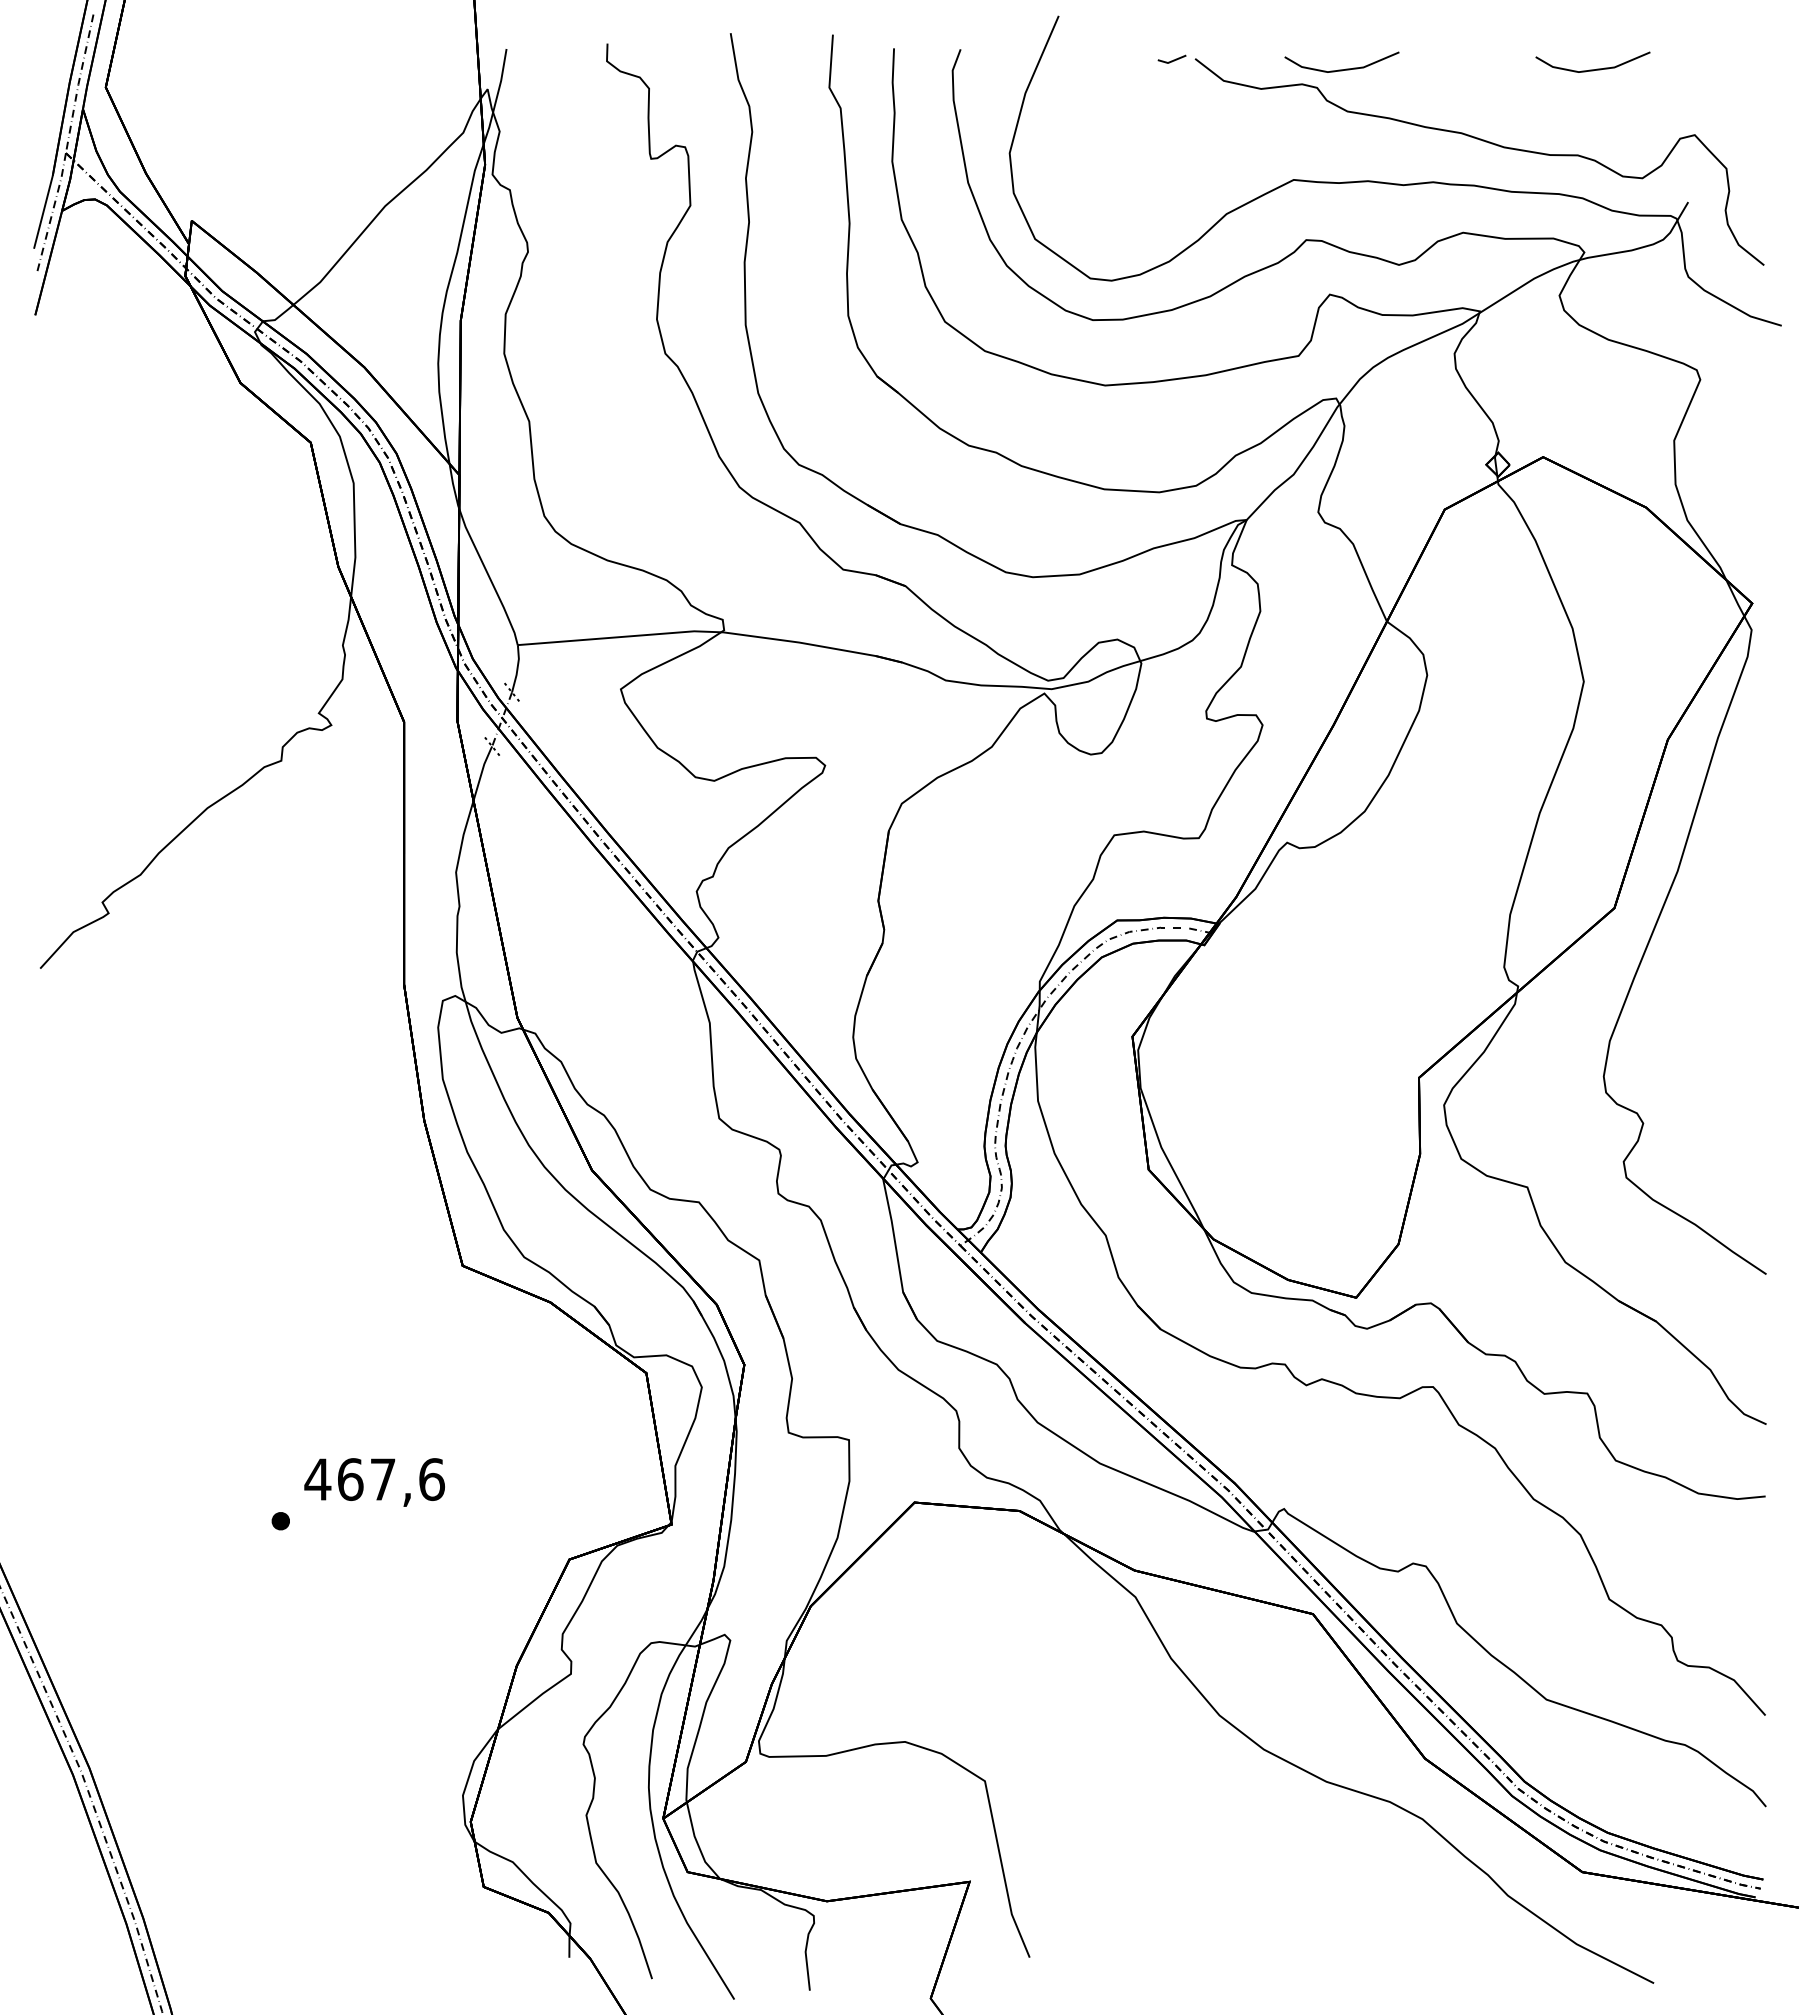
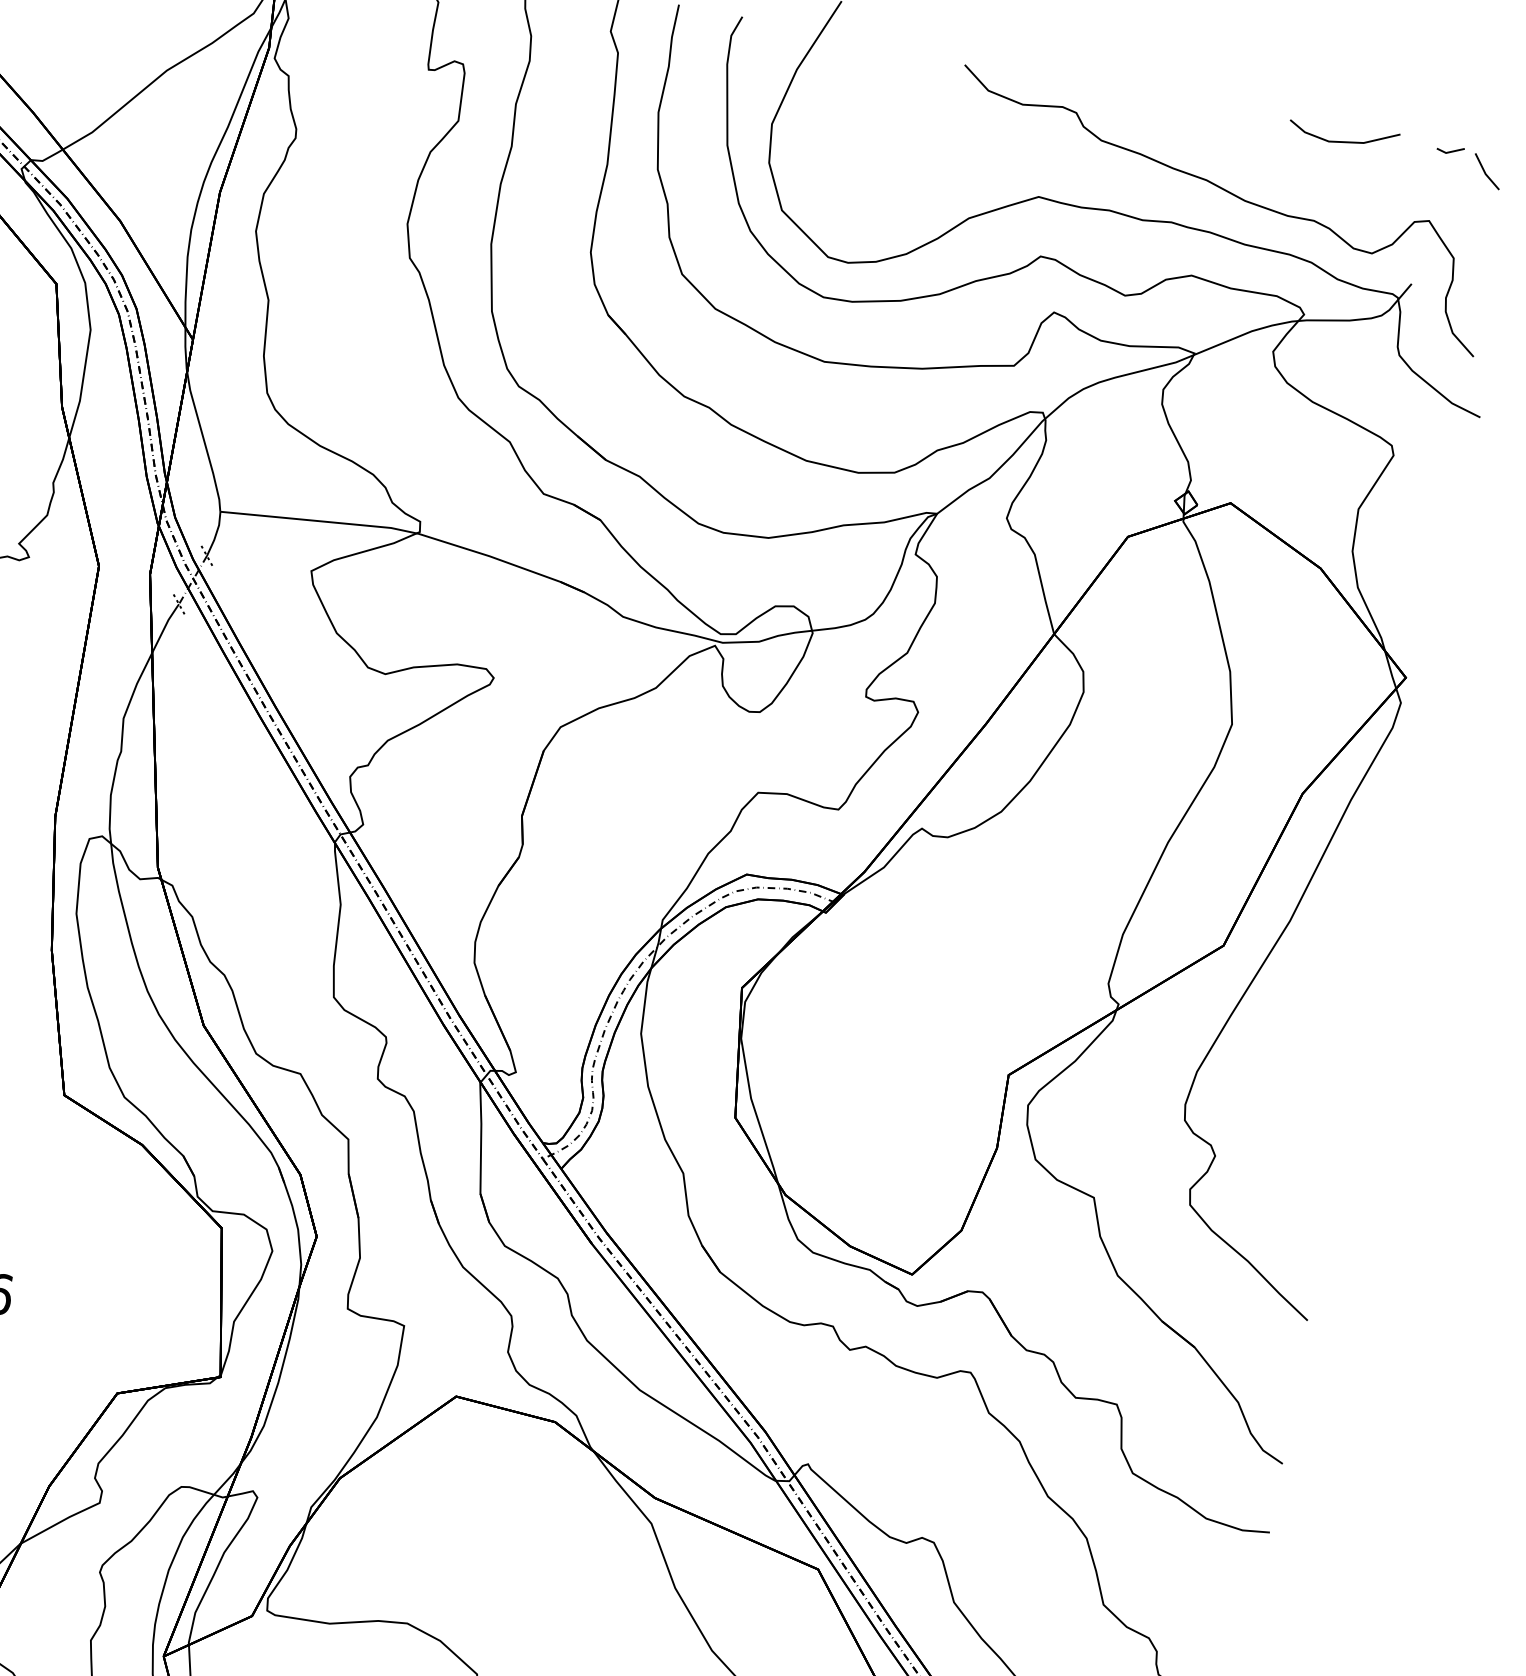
line: (1171, 60) -> (1449, 151), moved
line: (1341, 69) -> (1102, 99), removed
line: (1743, 75) -> (1485, 172), added

